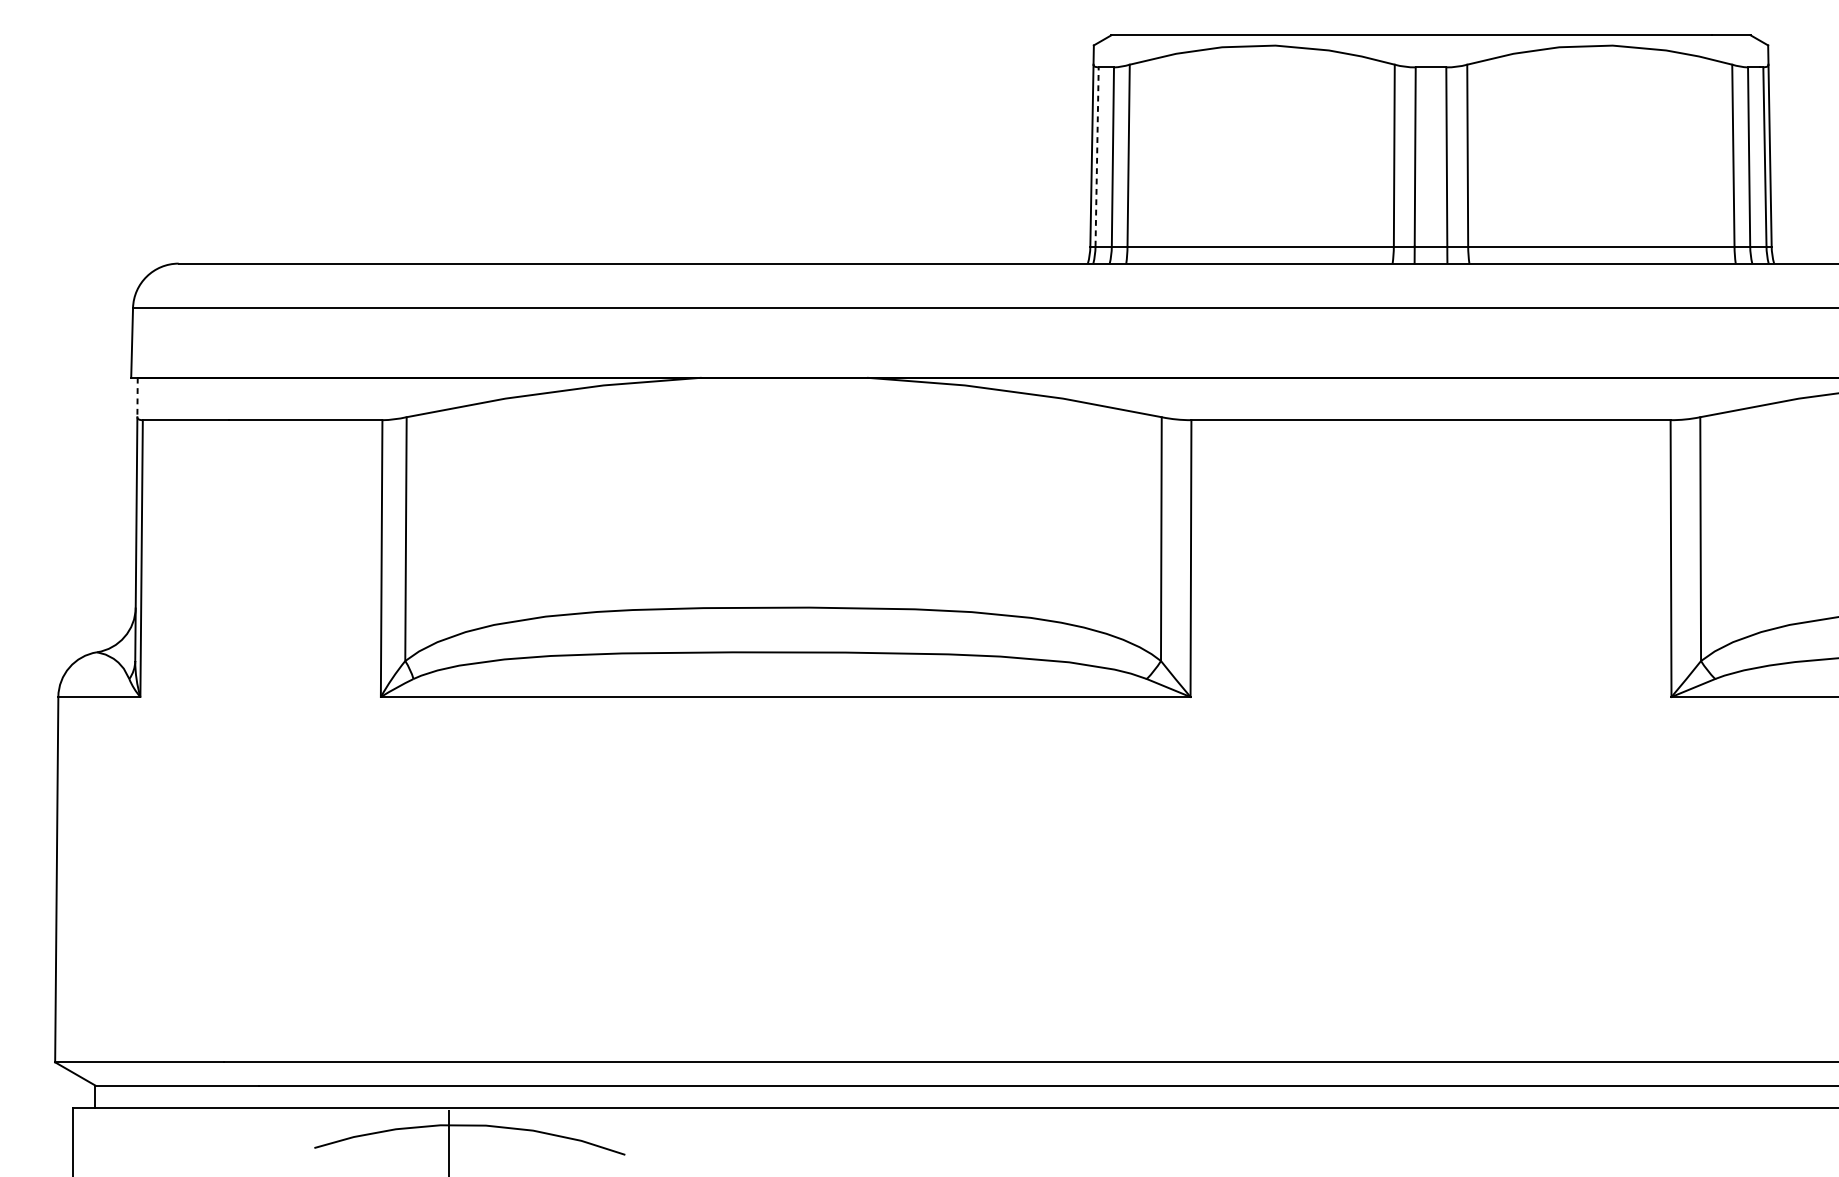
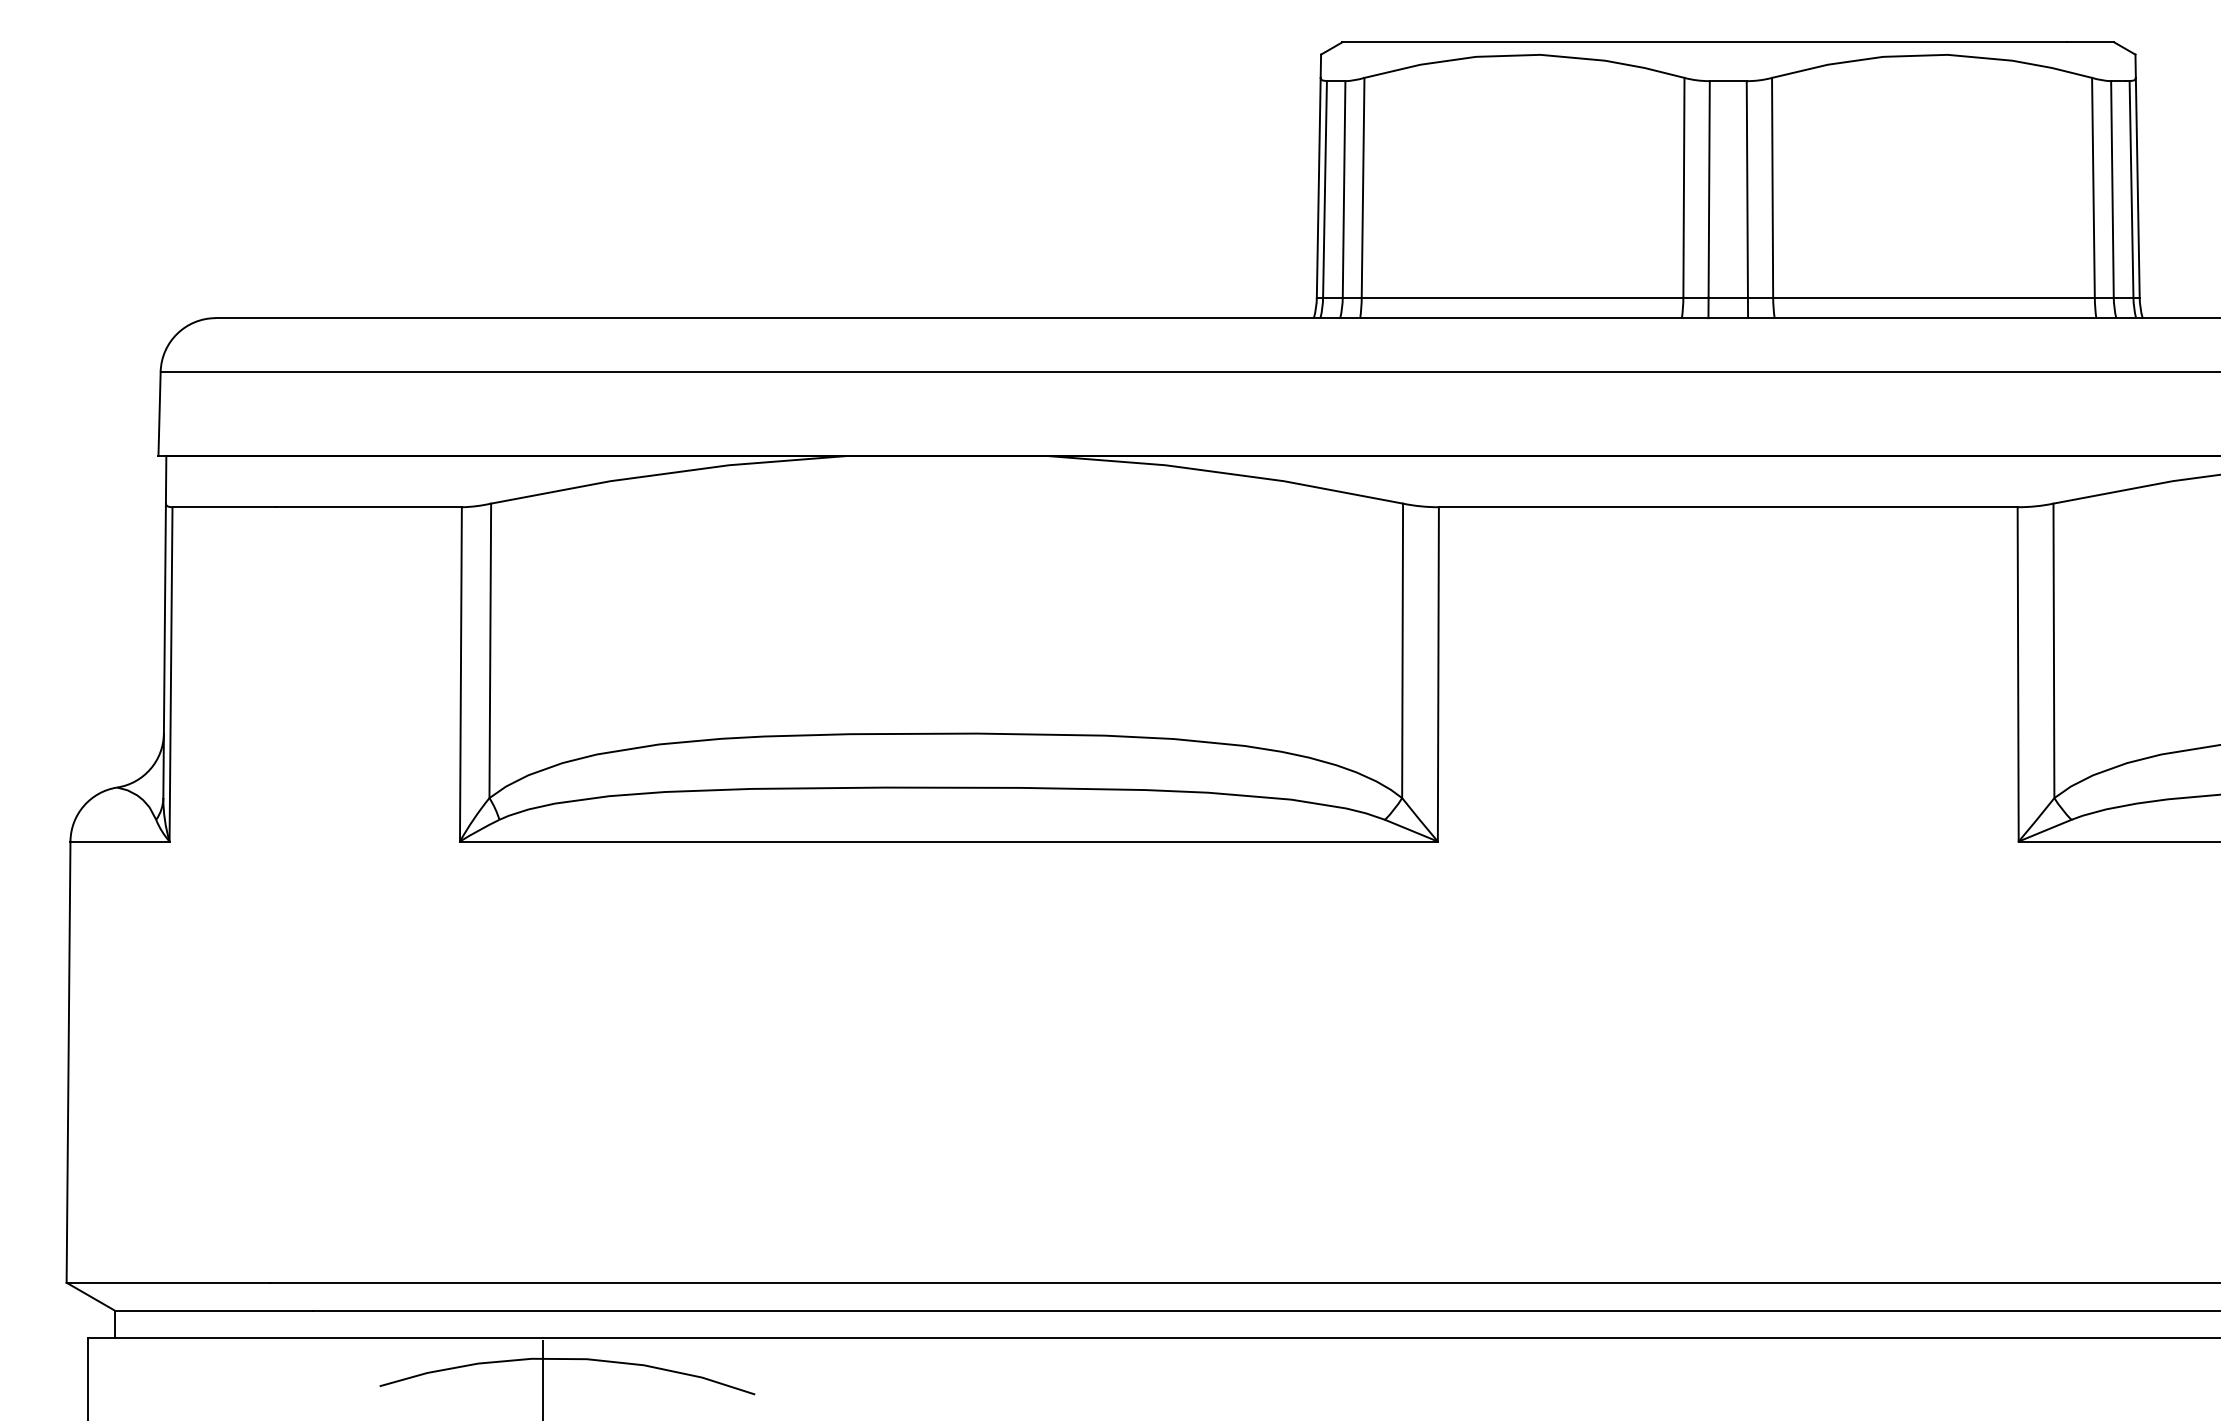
line: (1097, 156) -> (1325, 188), dashed -> solid
line: (137, 397) -> (166, 479), dashed -> solid

